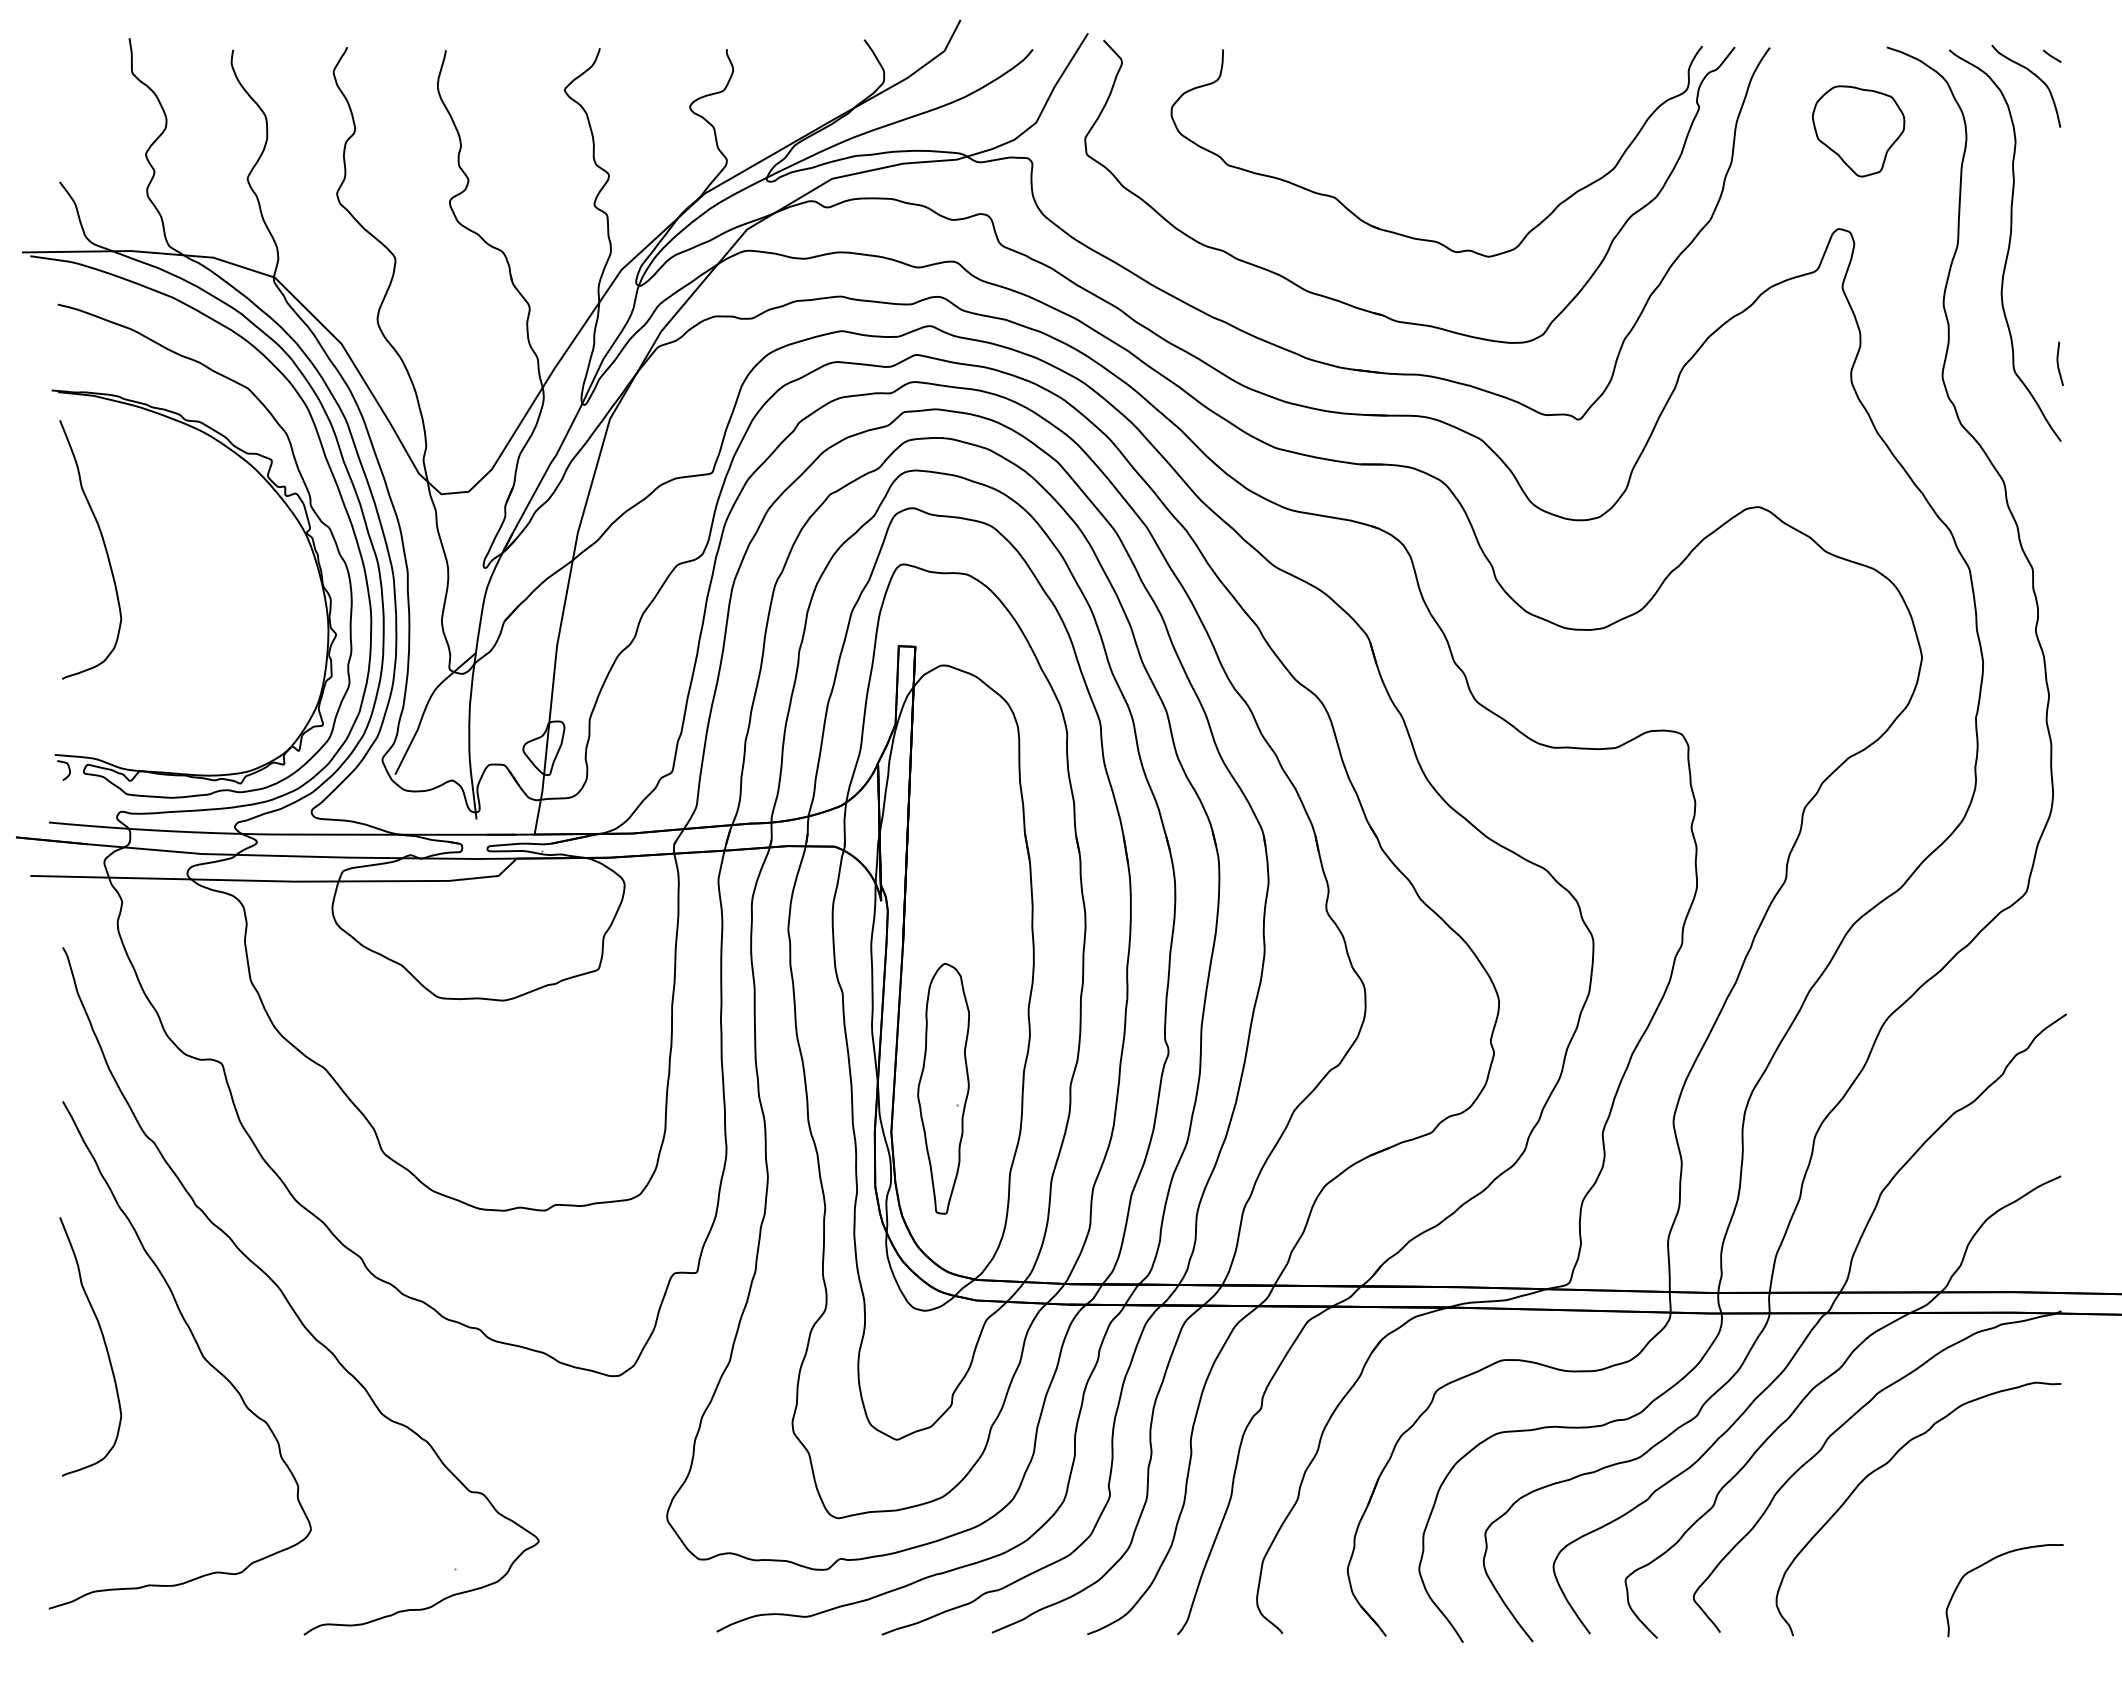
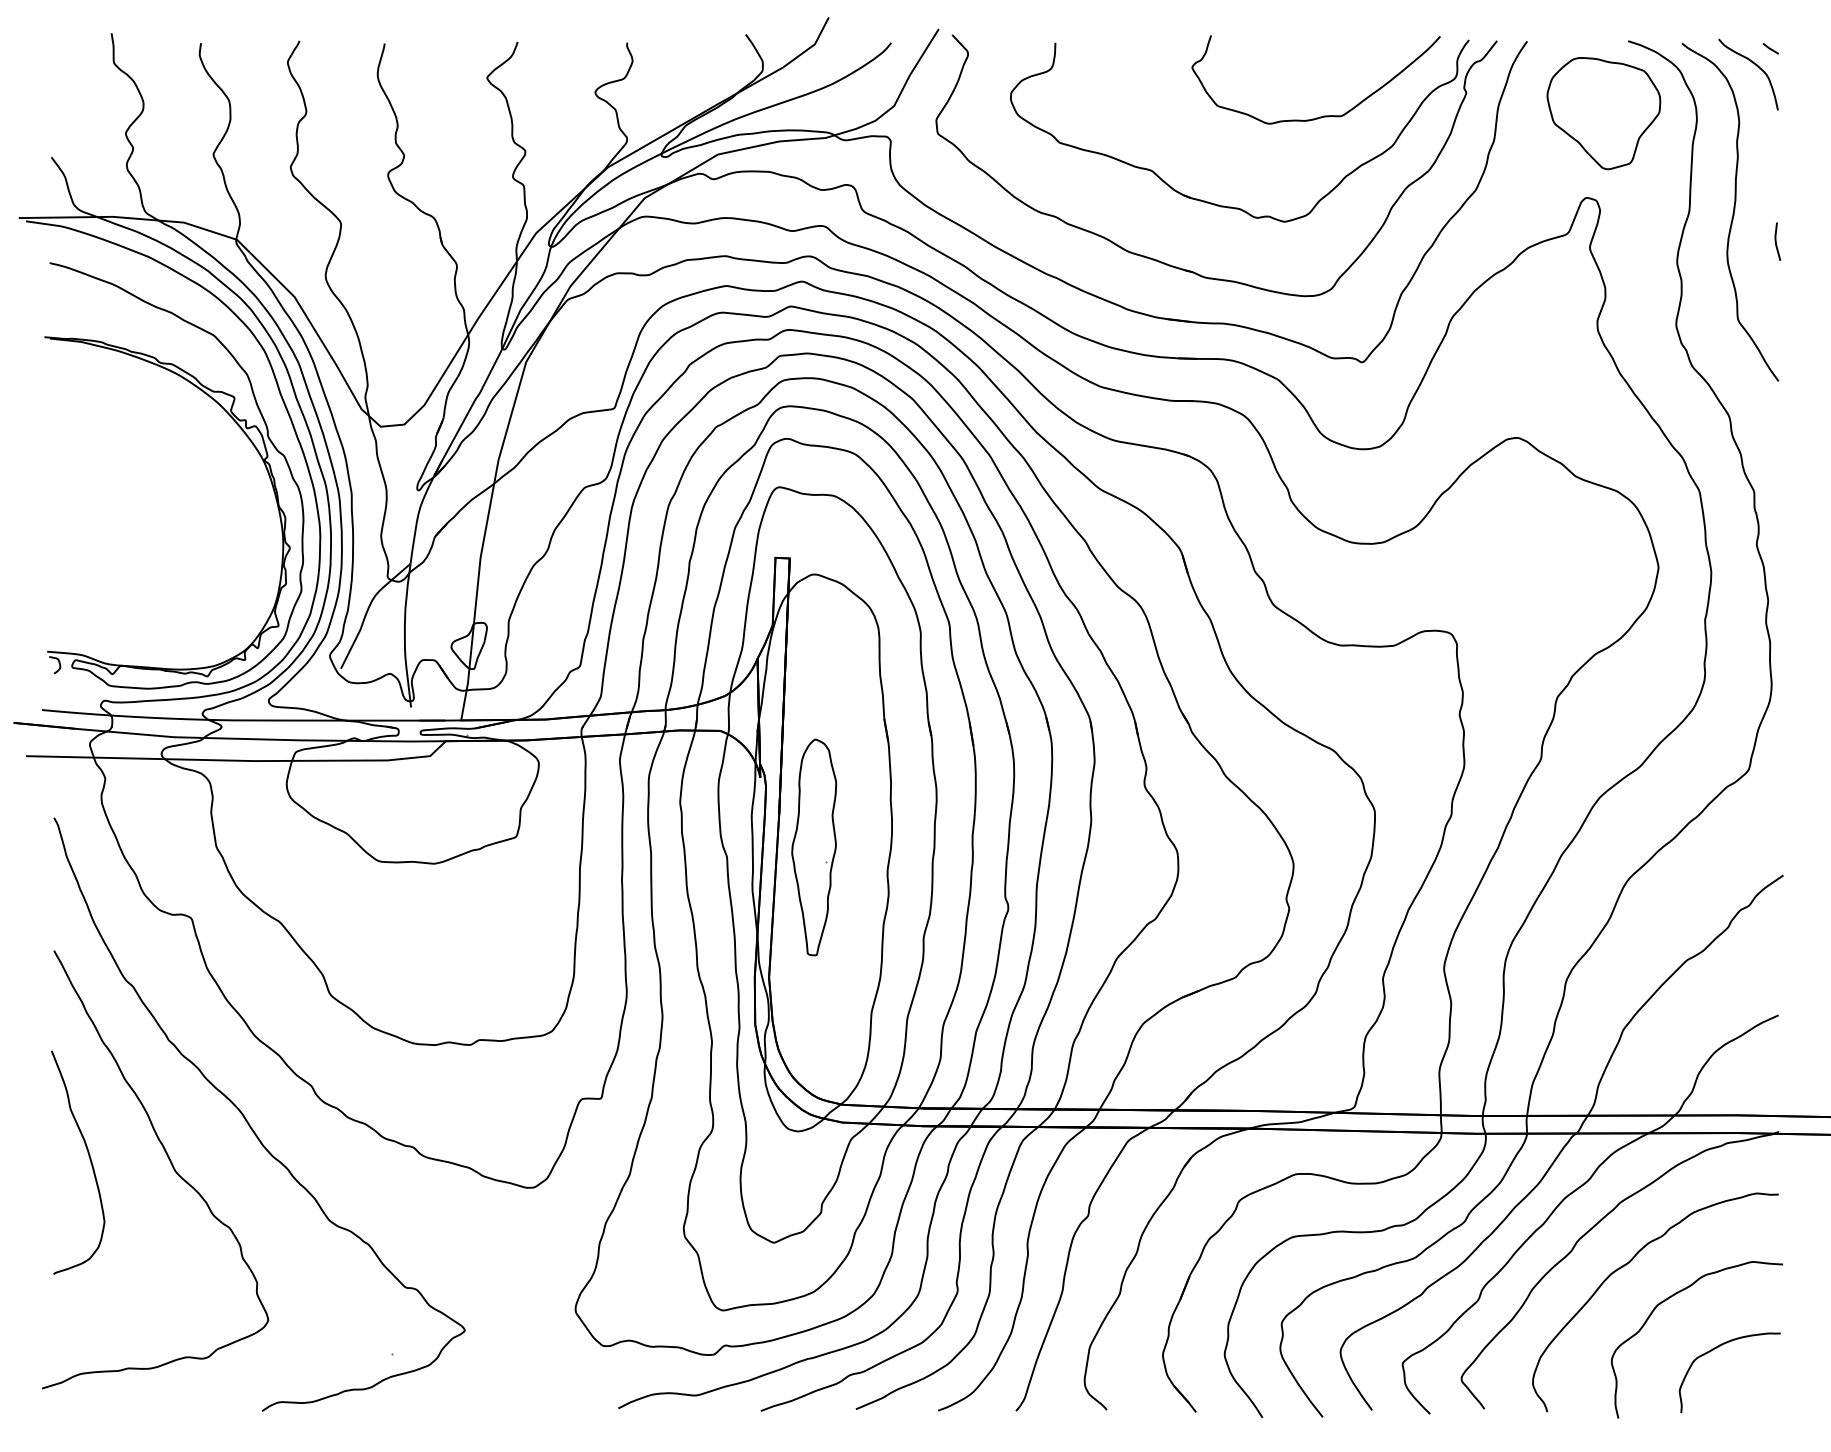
part: (1858, 131) -> (1603, 113), size x1.43
curve: (1535, 133) -> (1324, 115), added
line: (2058, 363) -> (1776, 241), moved
curve: (103, 544) -> (89, 470), removed
part: (943, 1088) -> (814, 847), moved
curve: (1938, 1502) -> (1672, 1296), added

